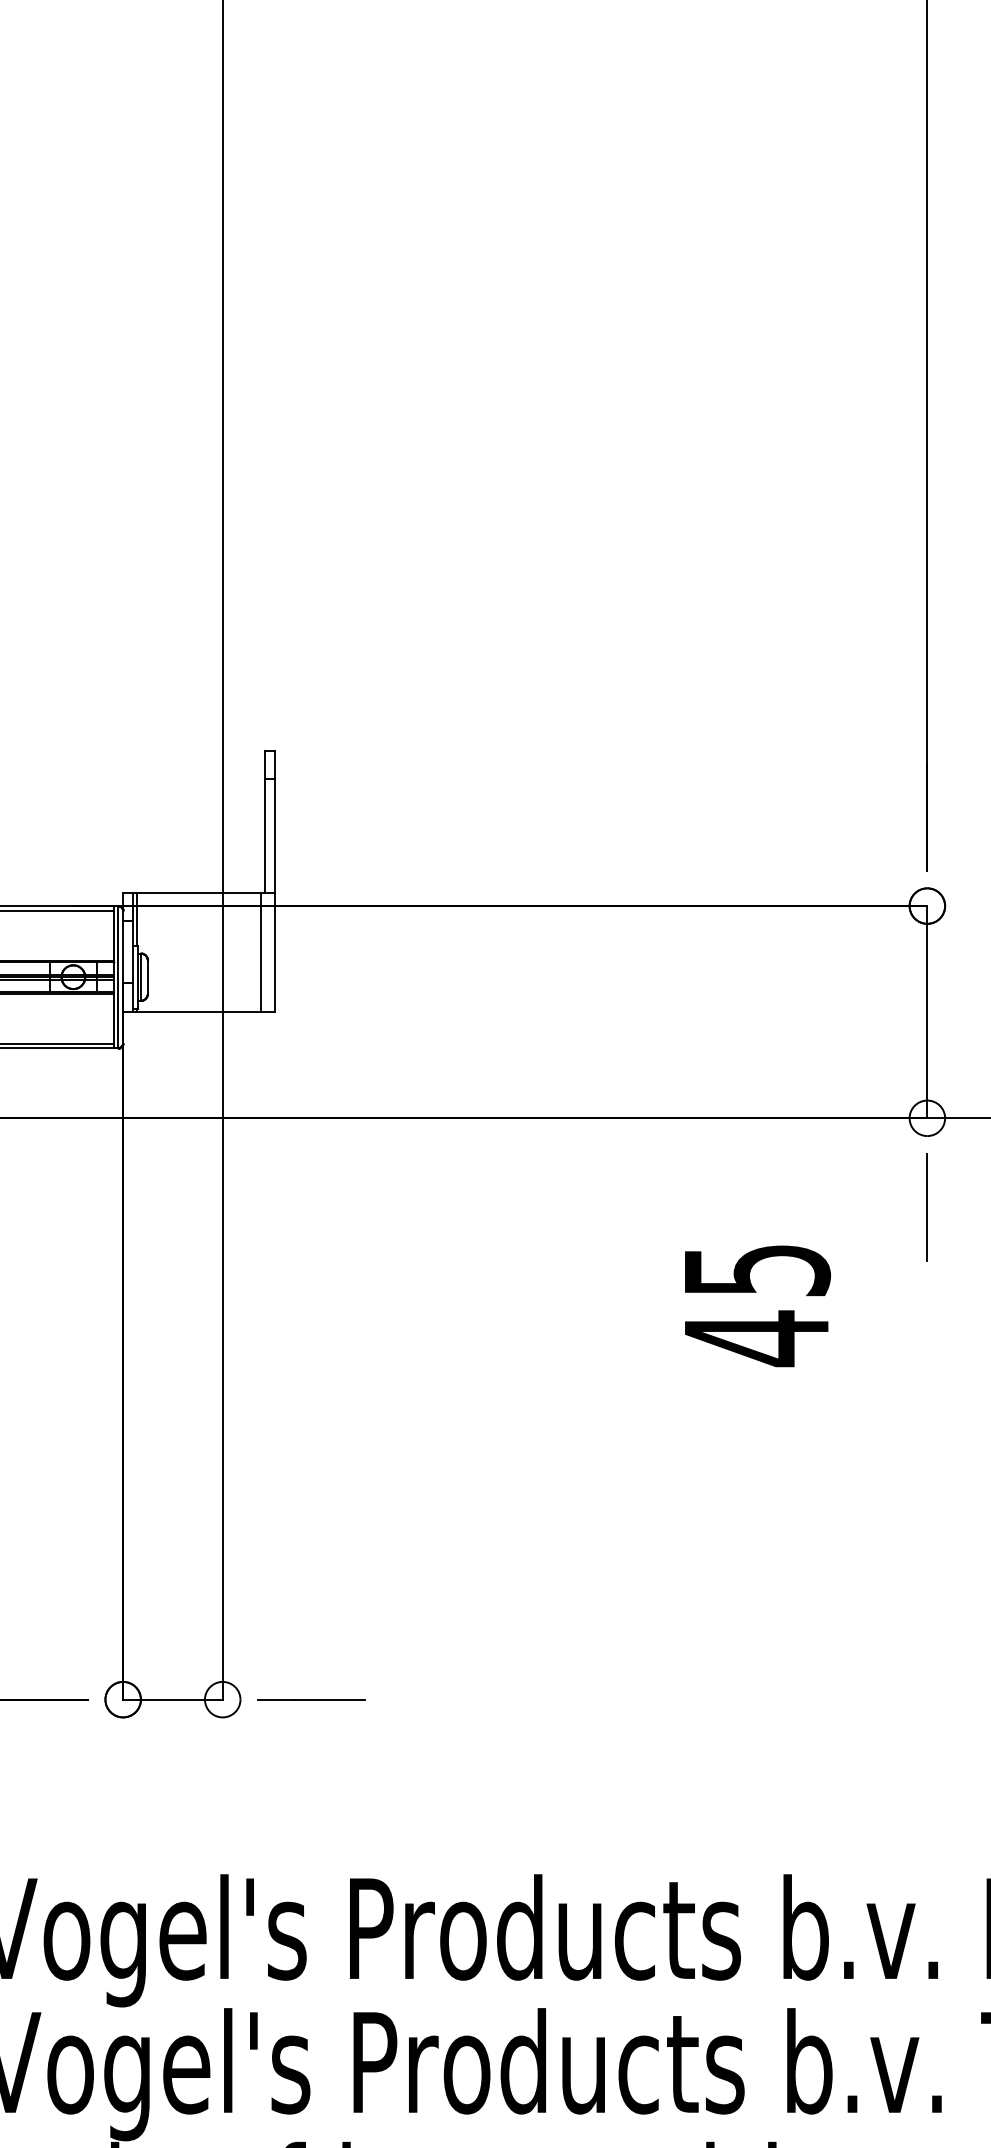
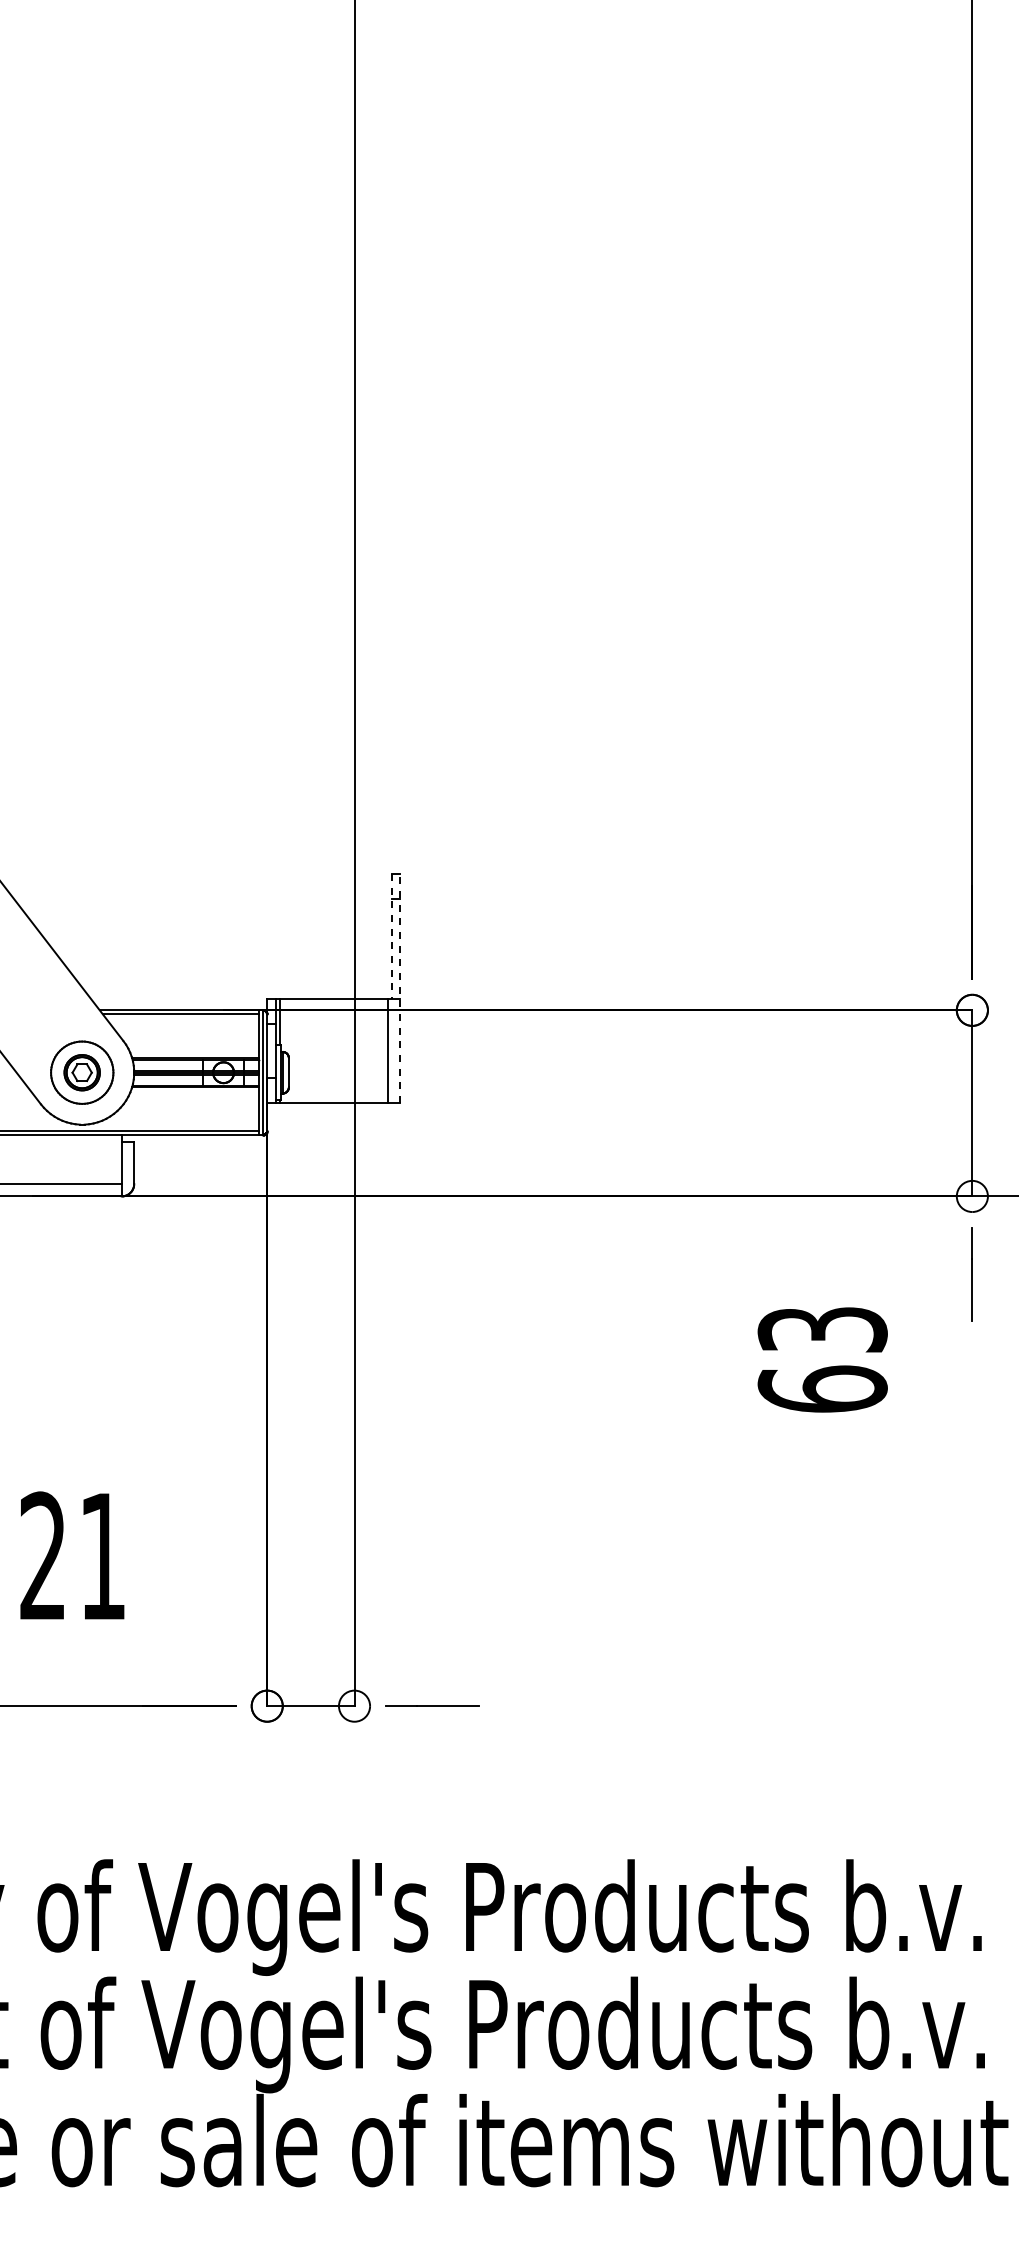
line: (264, 822) -> (391, 937), solid -> dashed
line: (275, 881) -> (400, 988), solid -> dashed
text: (756, 1305) -> (822, 1360), 45 -> 63

